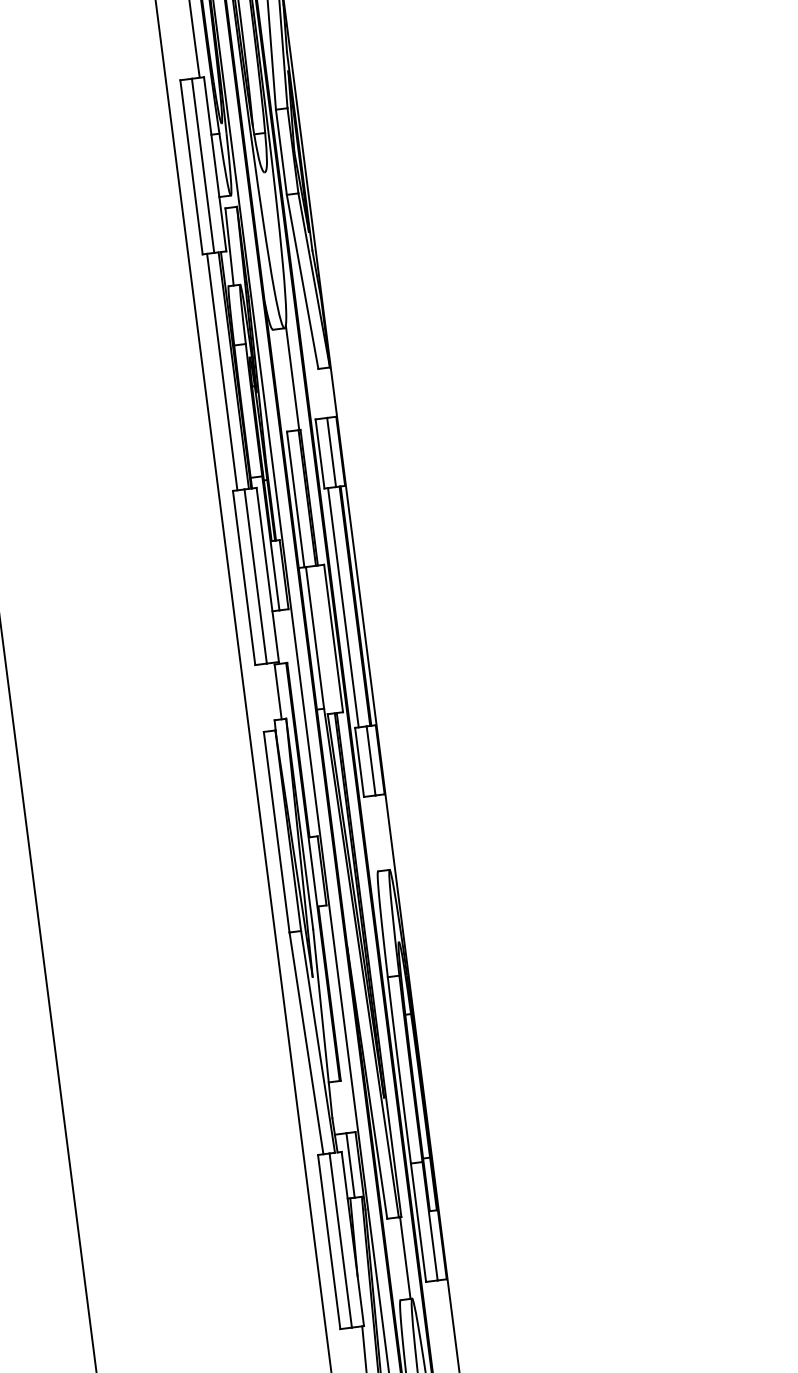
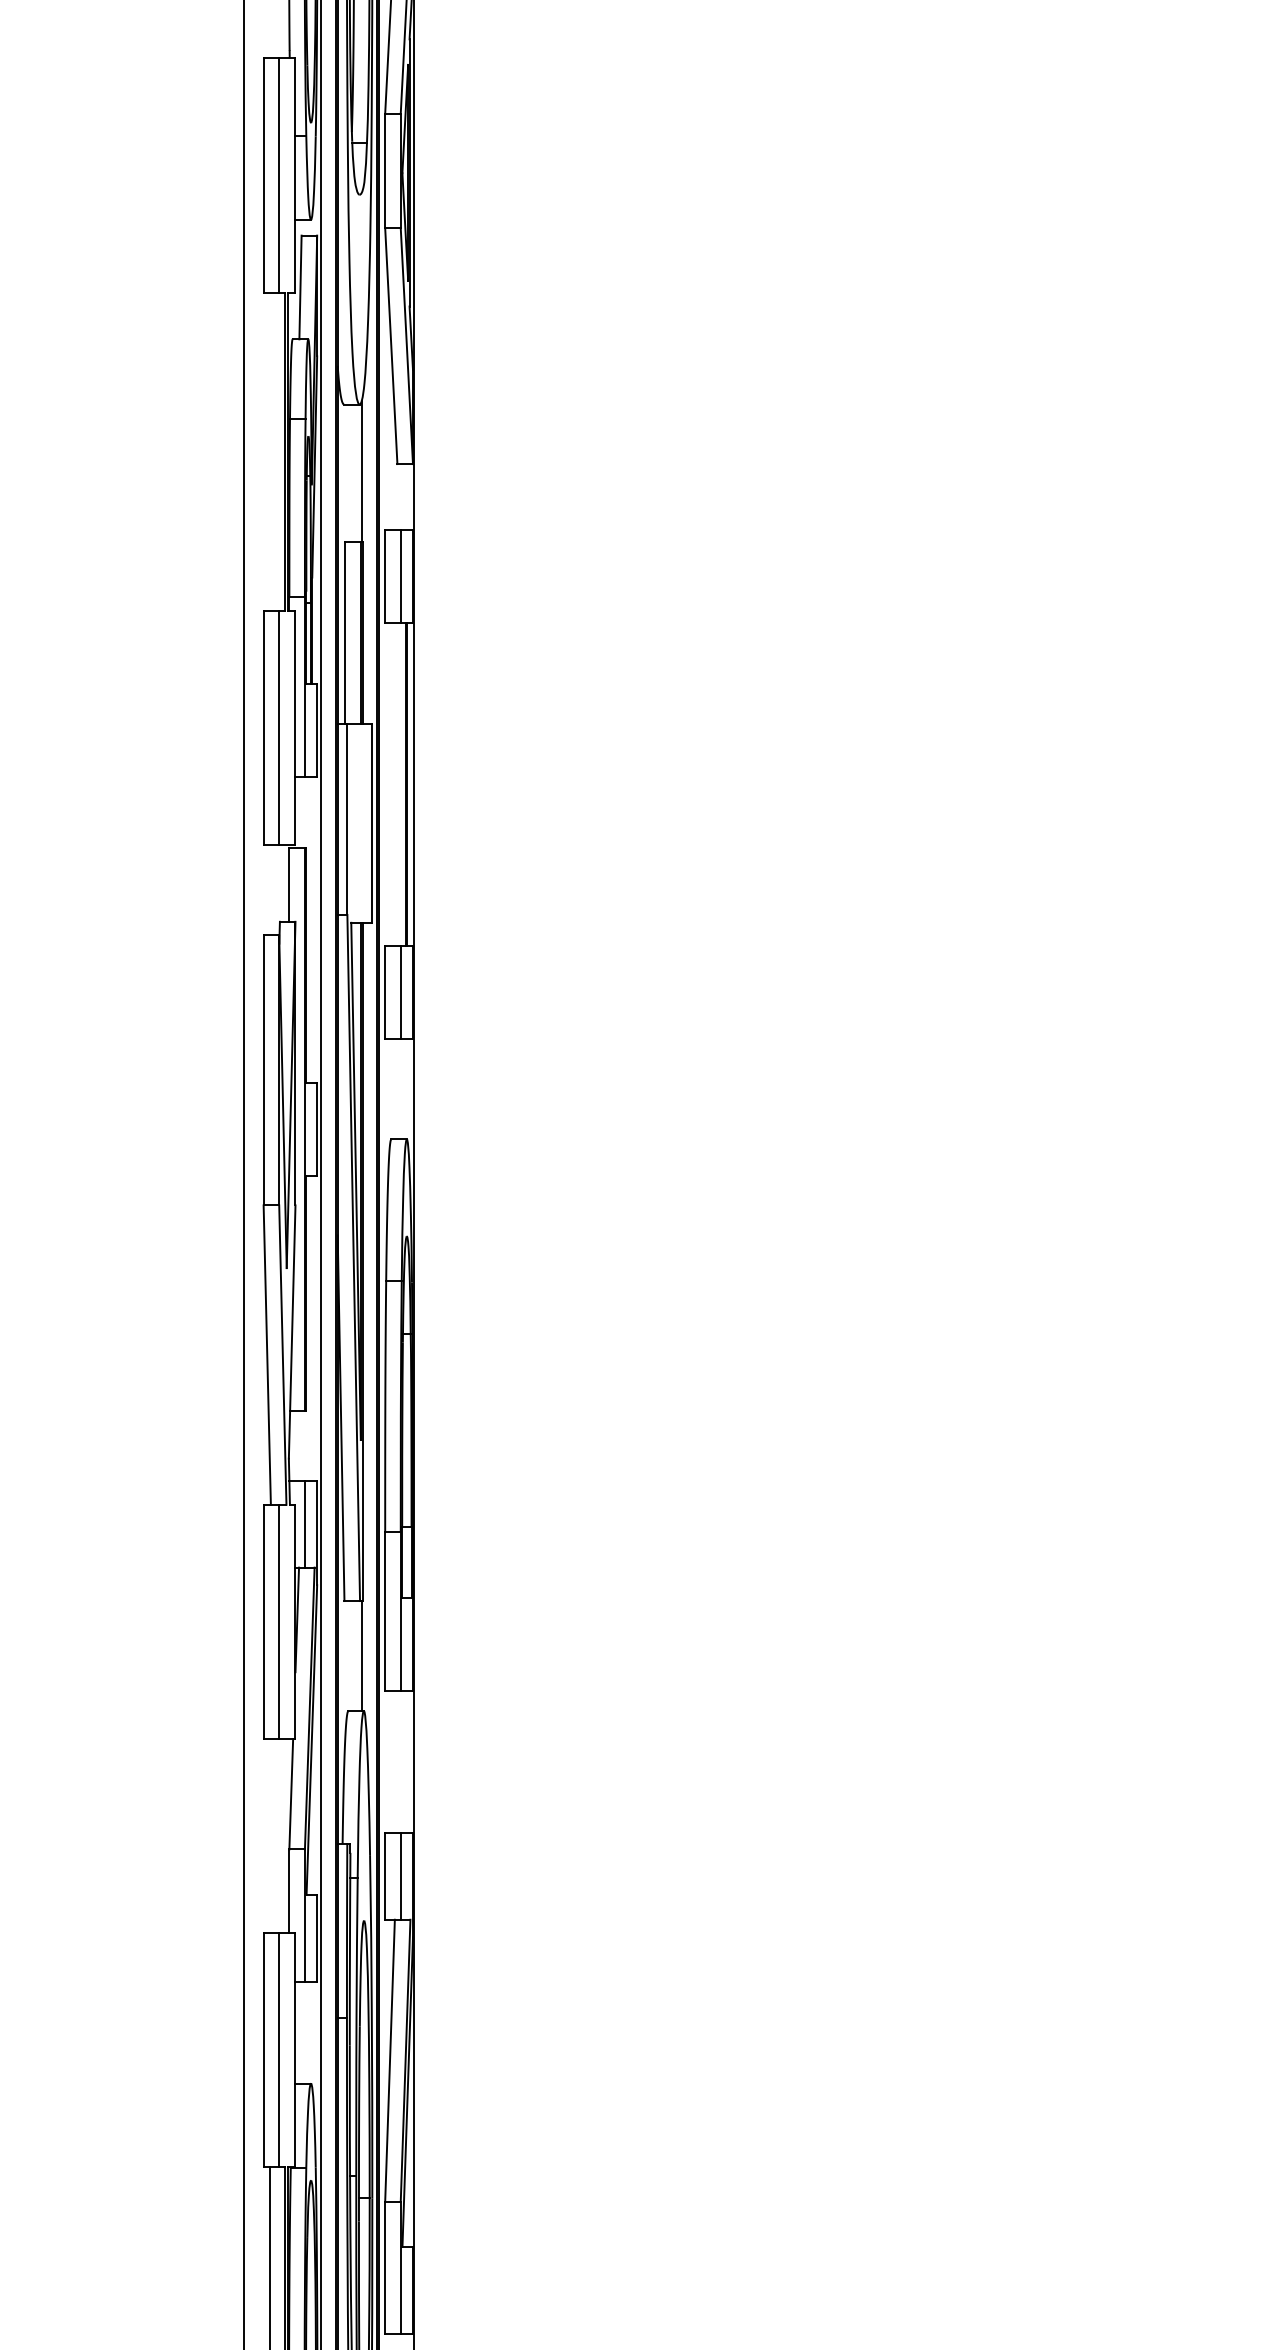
line: (222, 371) -> (269, 451), removed
line: (343, 607) -> (390, 784), removed

